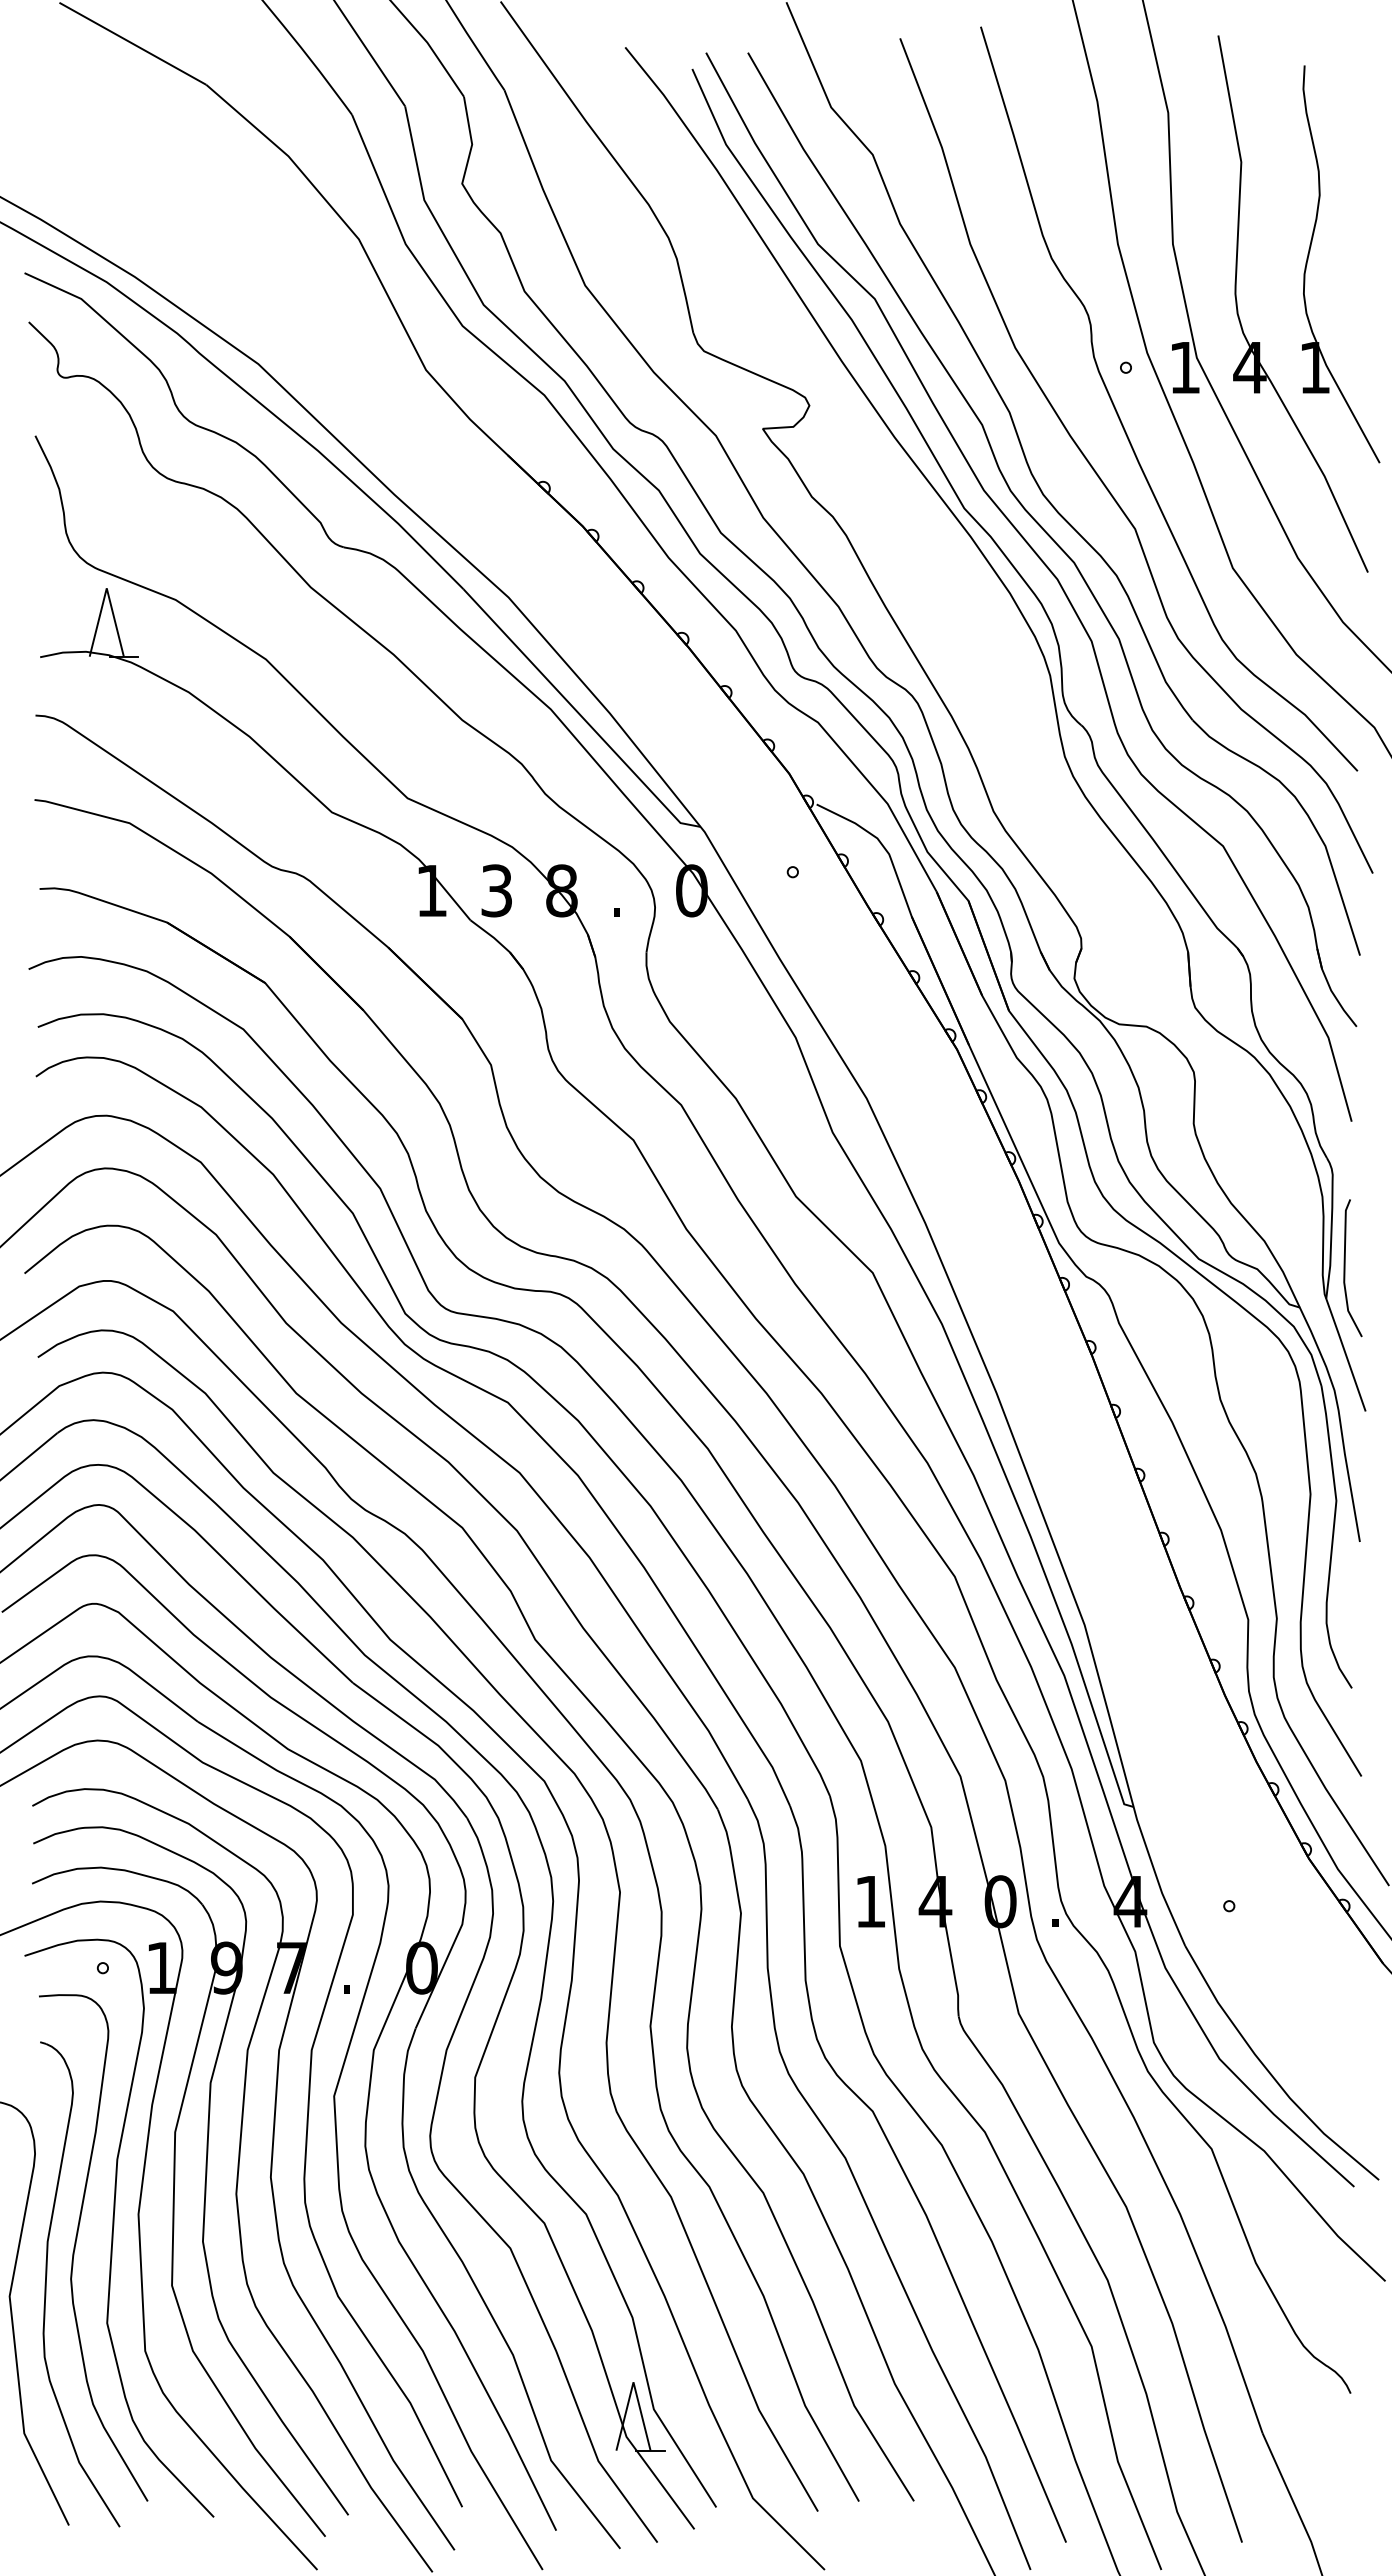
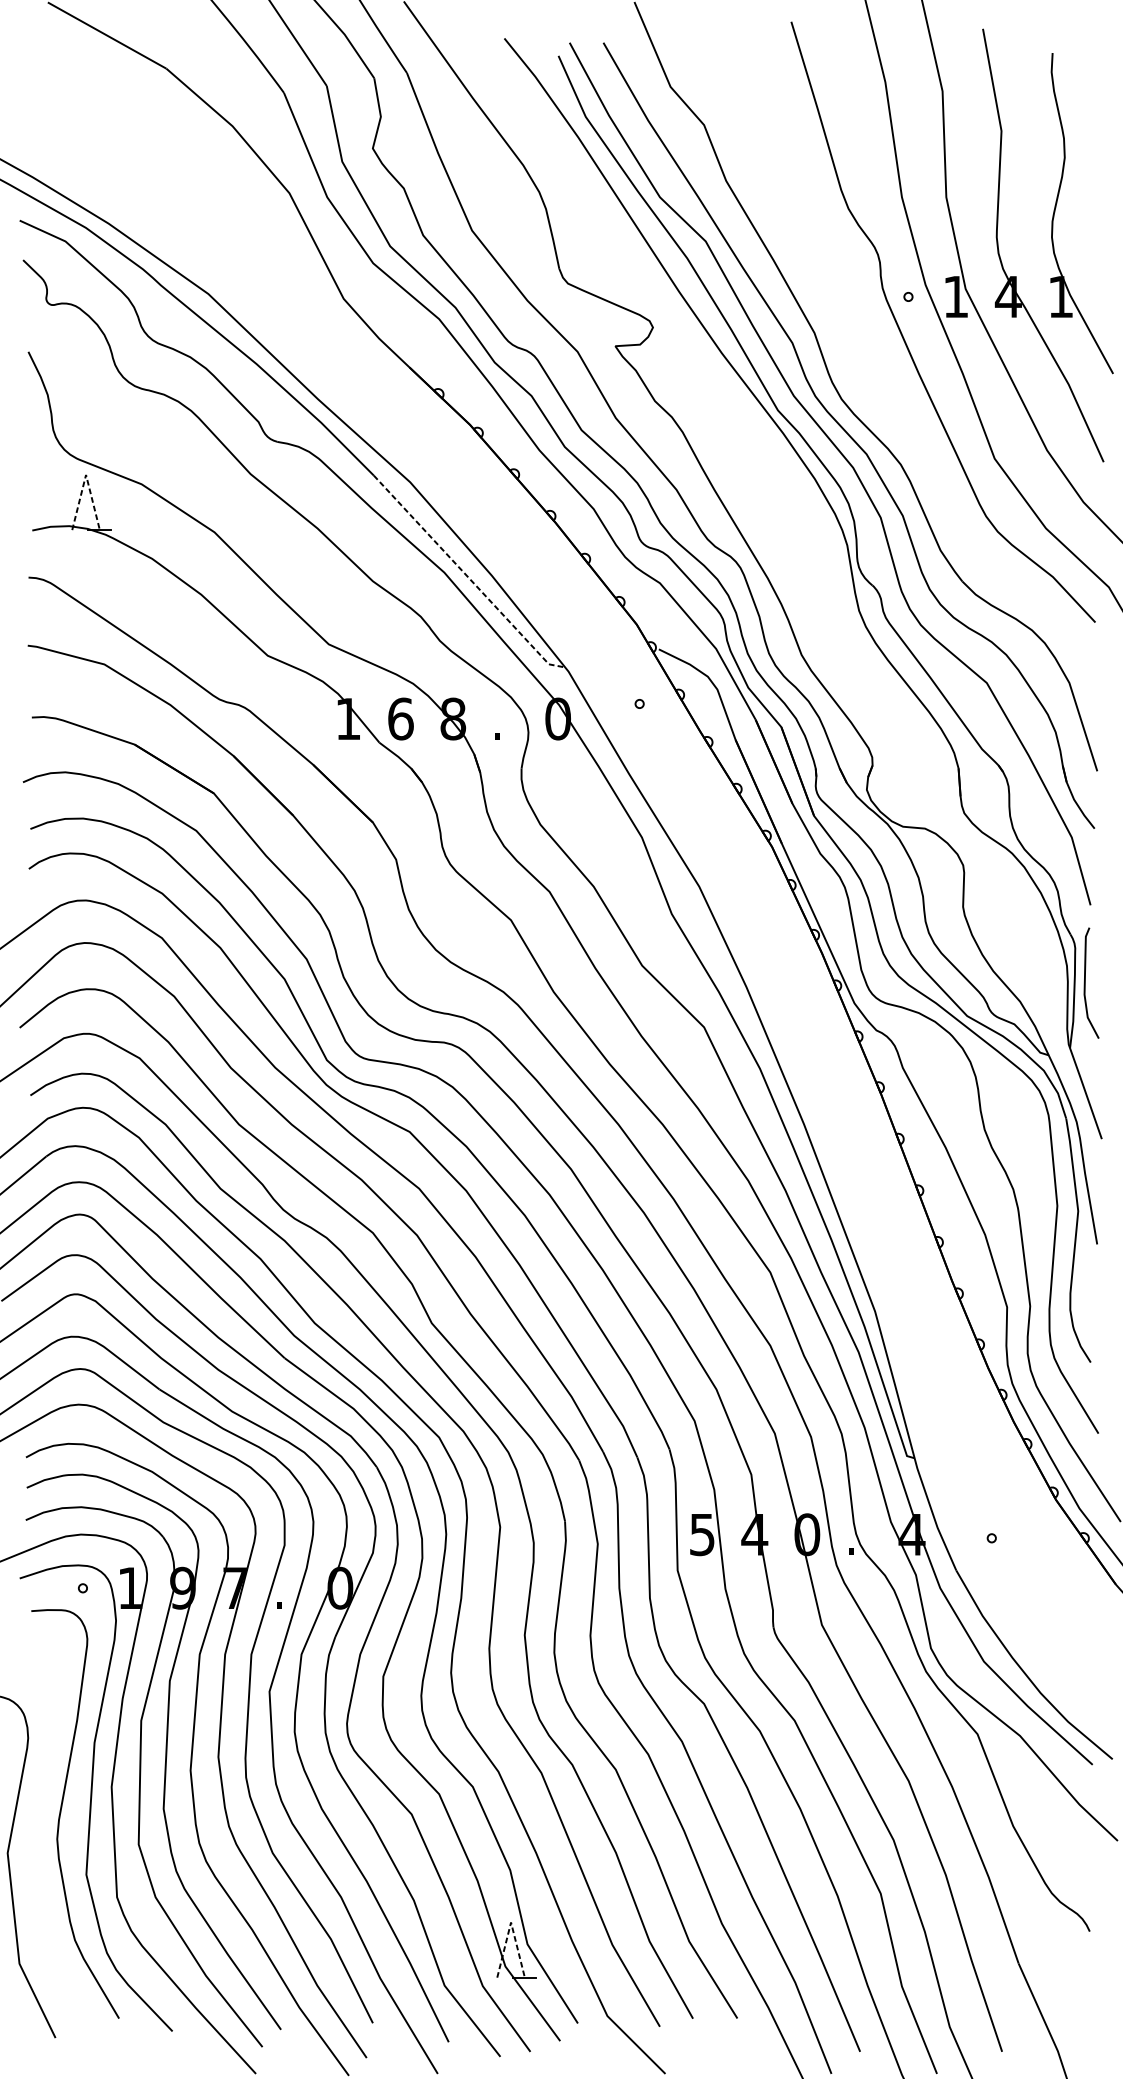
curve: (1101, 478) -> (888, 386), removed
line: (106, 588) -> (85, 475), solid -> dashed
line: (579, 714) -> (467, 576), solid -> dashed
text: (497, 890) -> (401, 718), 3 -> 6
line: (1345, 1268) -> (1085, 983), moved
text: (870, 1902) -> (702, 1535), 1 -> 5
part: (46, 2284) -> (37, 1843), removed
line: (633, 2382) -> (511, 1922), solid -> dashed

